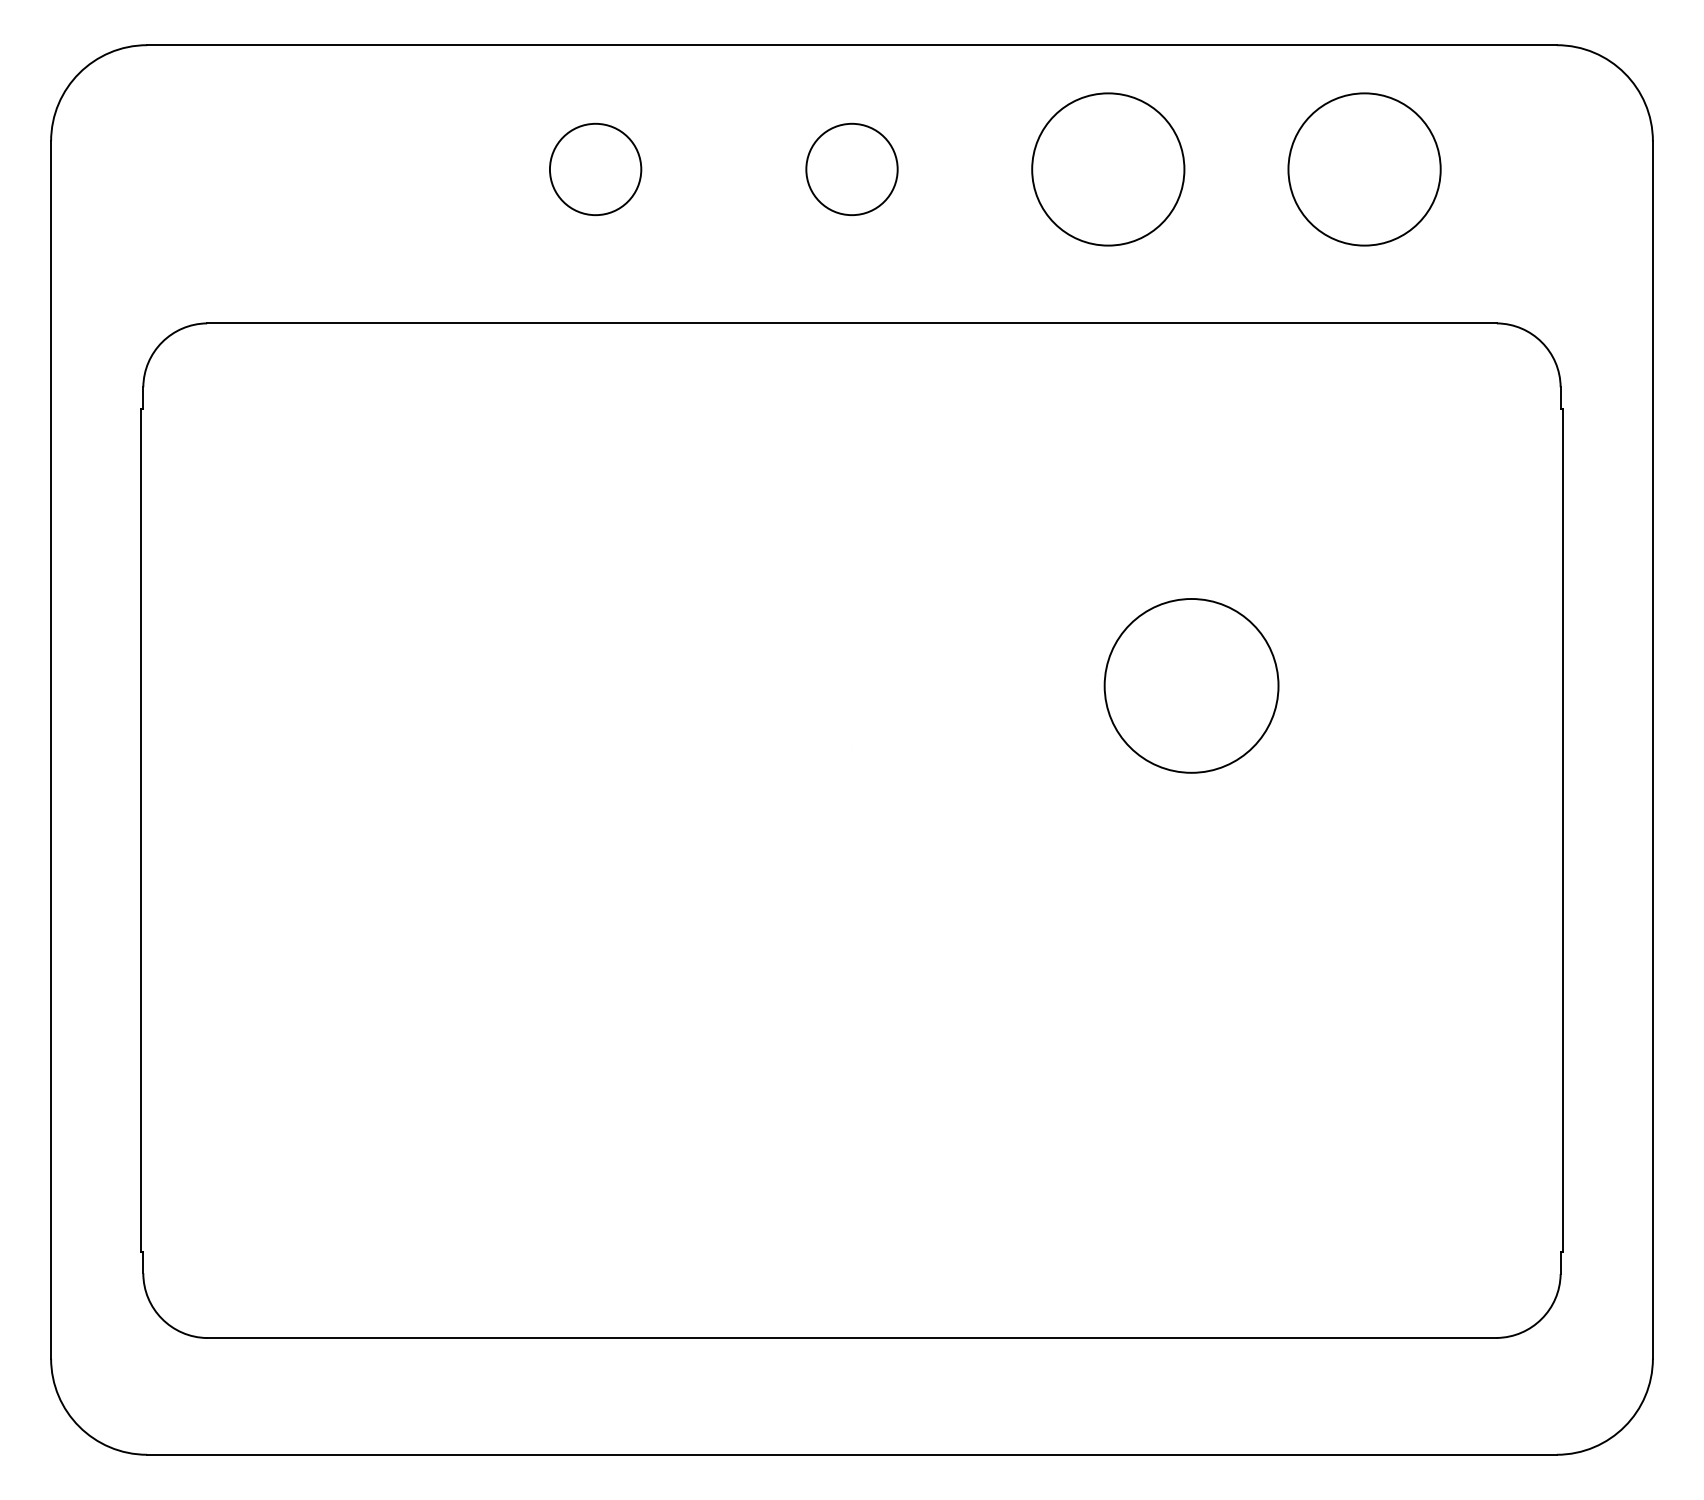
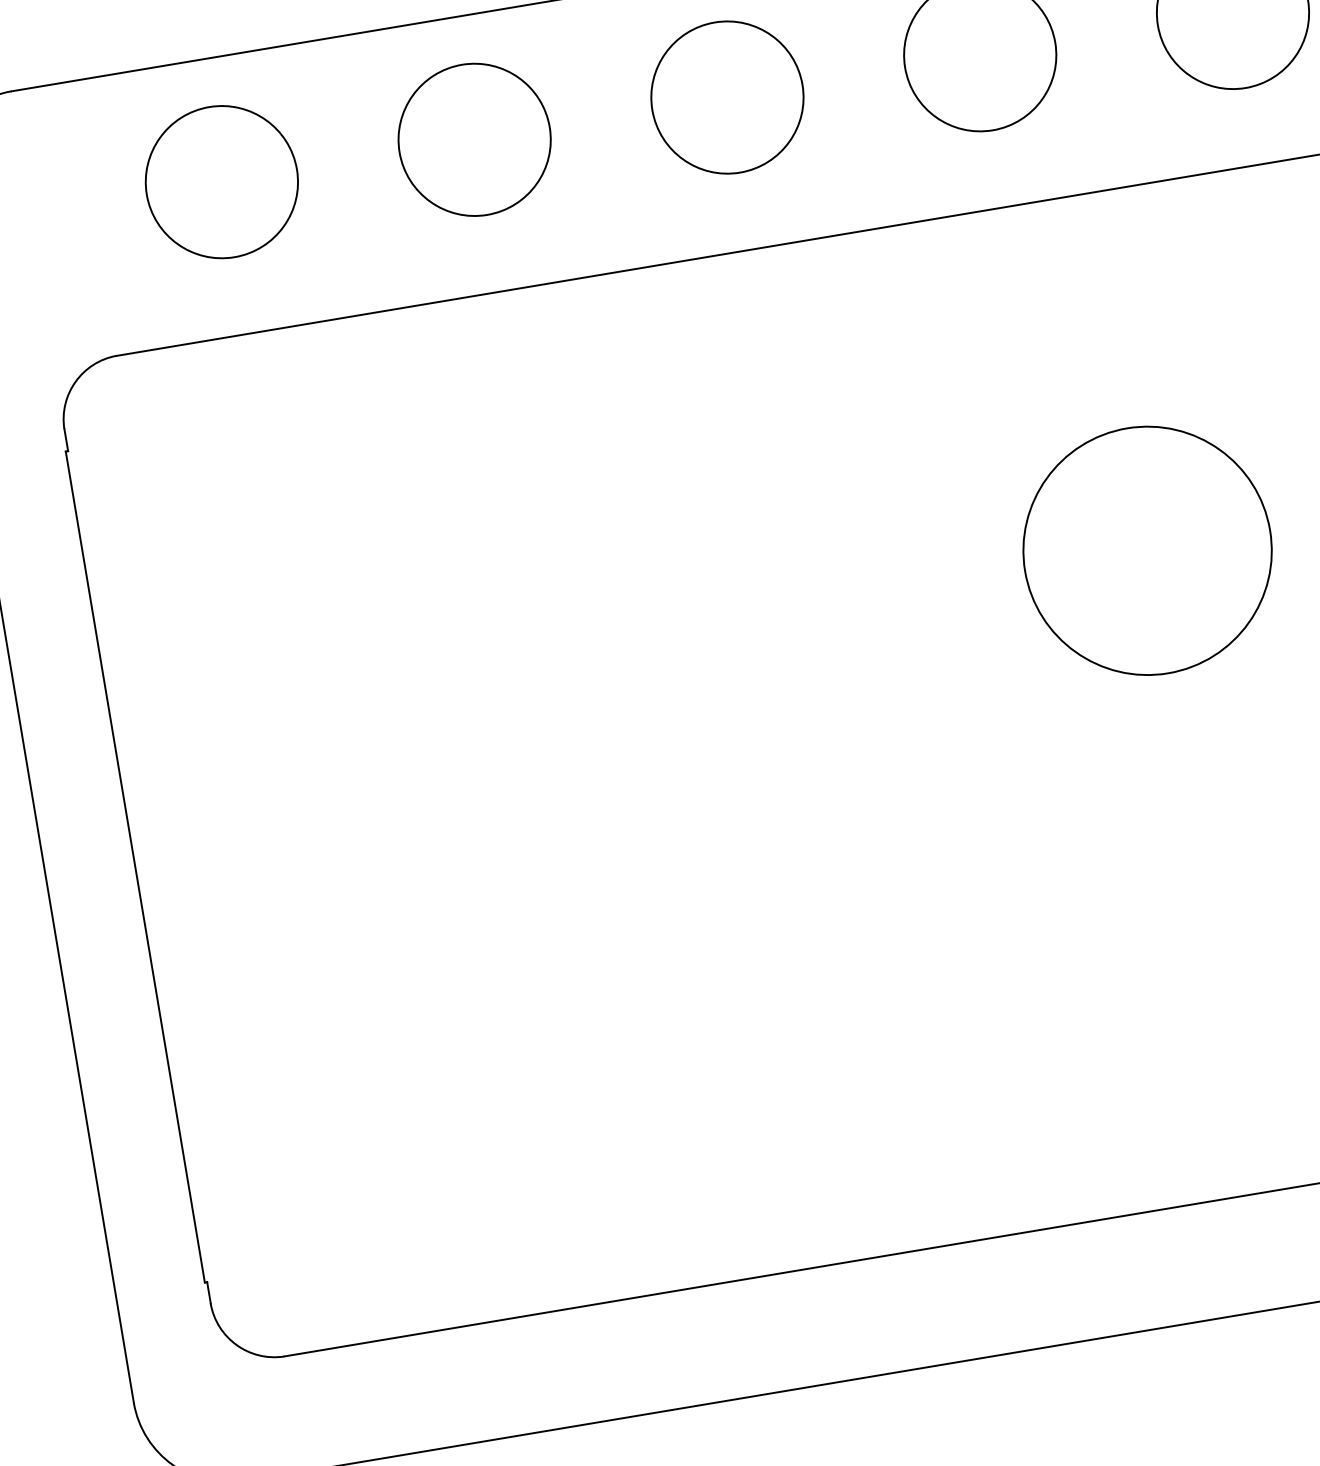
circle: (339, 169) -> (221, 182), added
circle: (595, 169) -> (474, 139), size x1.67
circle: (851, 169) -> (726, 97), size x1.67
circle: (1191, 685) -> (1147, 550), size x1.43

